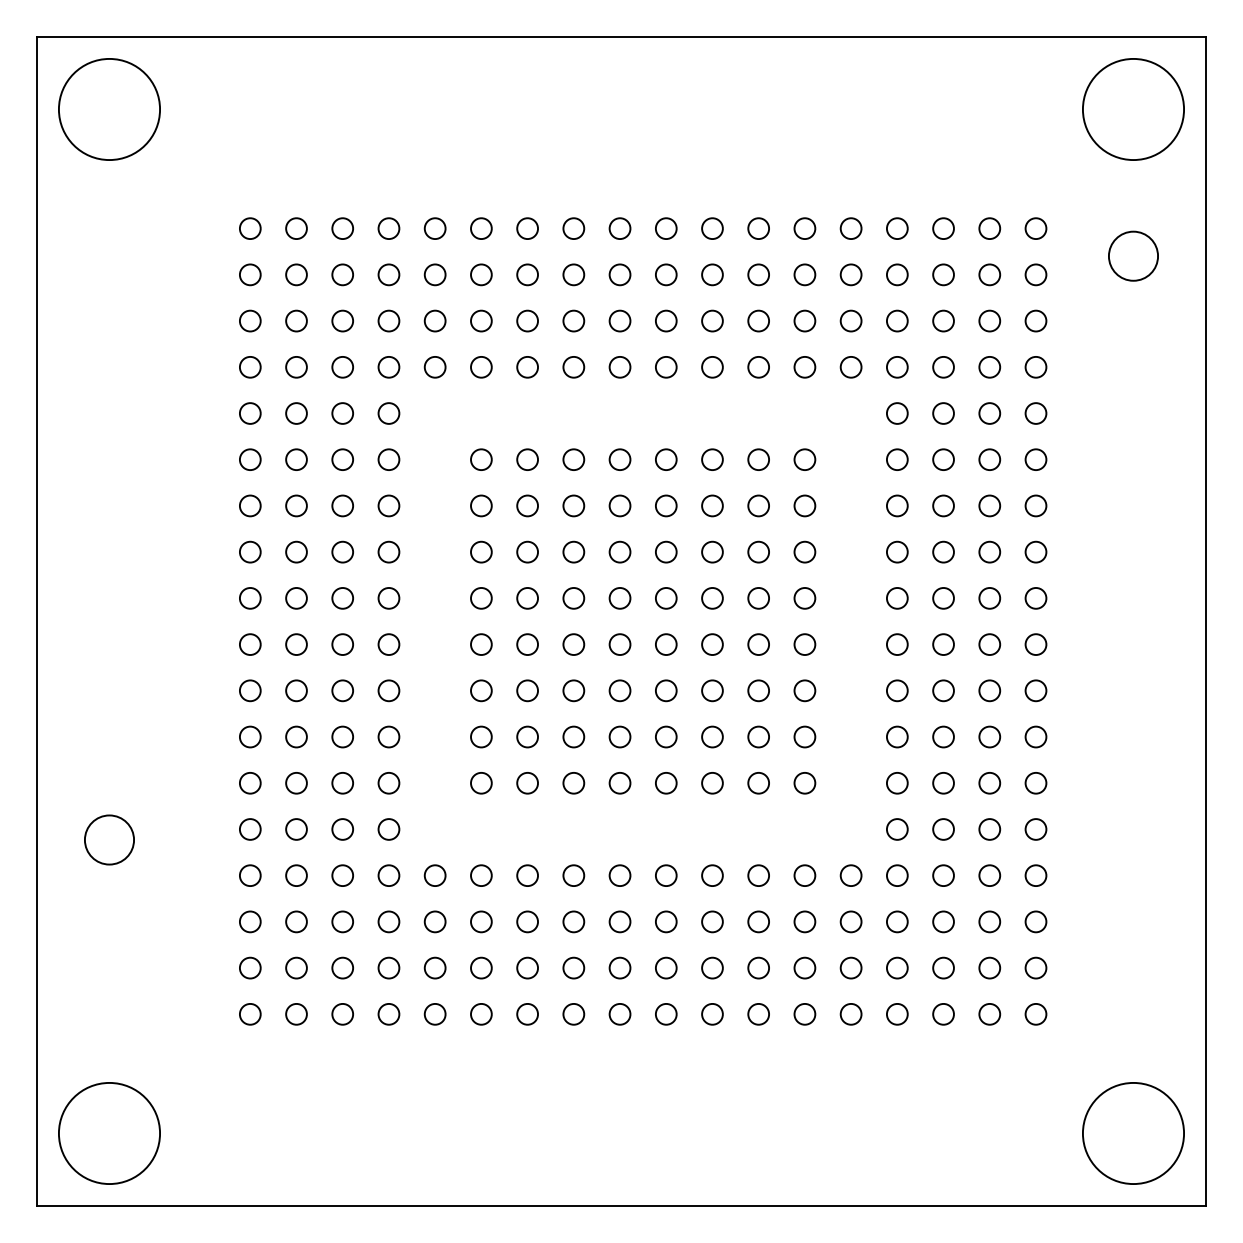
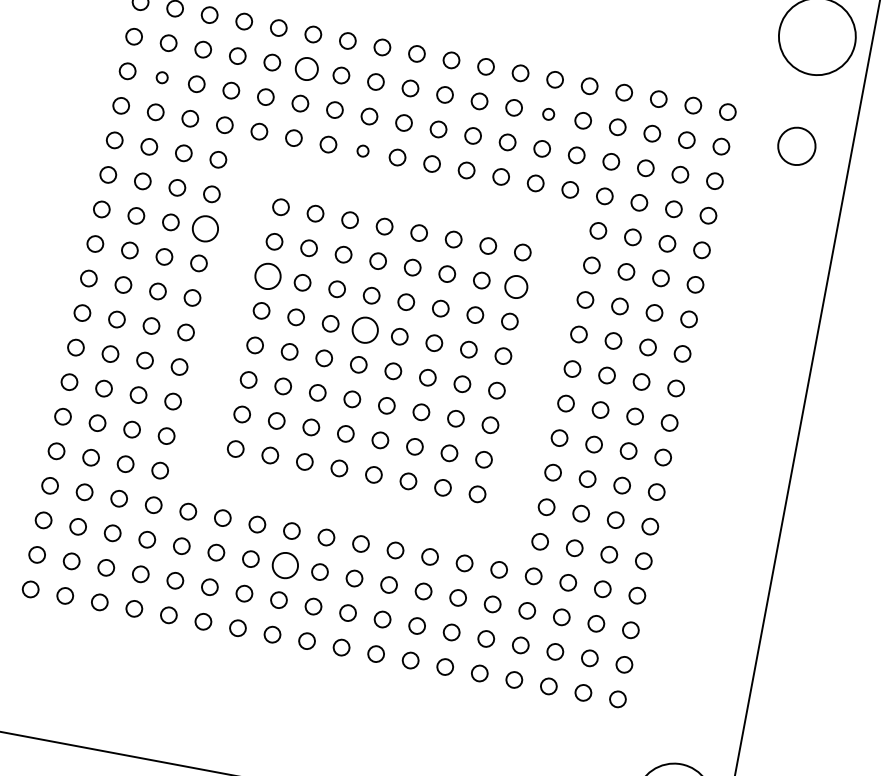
circle: (481, 274) -> (306, 68), size x1.4
circle: (804, 274) -> (548, 114), size x0.7
circle: (296, 320) -> (162, 77), size x0.7
circle: (573, 367) -> (362, 151), size x0.7
circle: (388, 505) -> (205, 228), size x1.6
circle: (804, 505) -> (516, 286), size x1.4
circle: (481, 551) -> (268, 275), size x1.6
circle: (619, 598) -> (364, 330), size x1.6
circle: (573, 921) -> (285, 565), size x1.6

